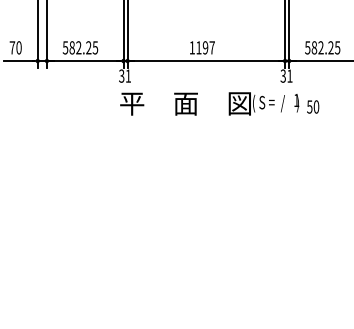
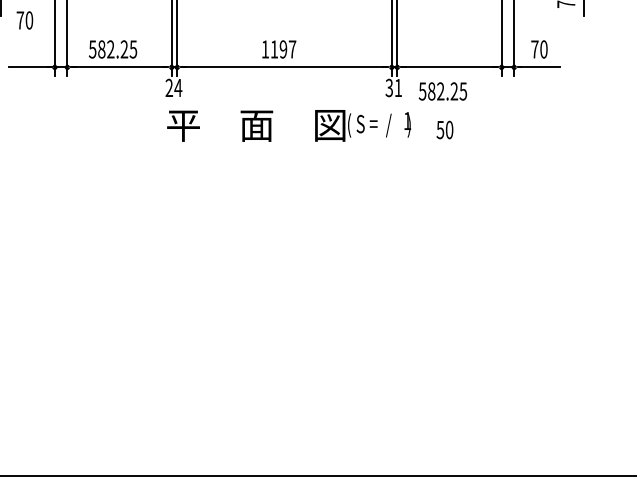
text: (15, 47) -> (24, 20), moved
text: (322, 47) -> (442, 91), moved
text: (124, 76) -> (173, 88), 31 -> 24
text: (312, 106) -> (444, 129), moved

